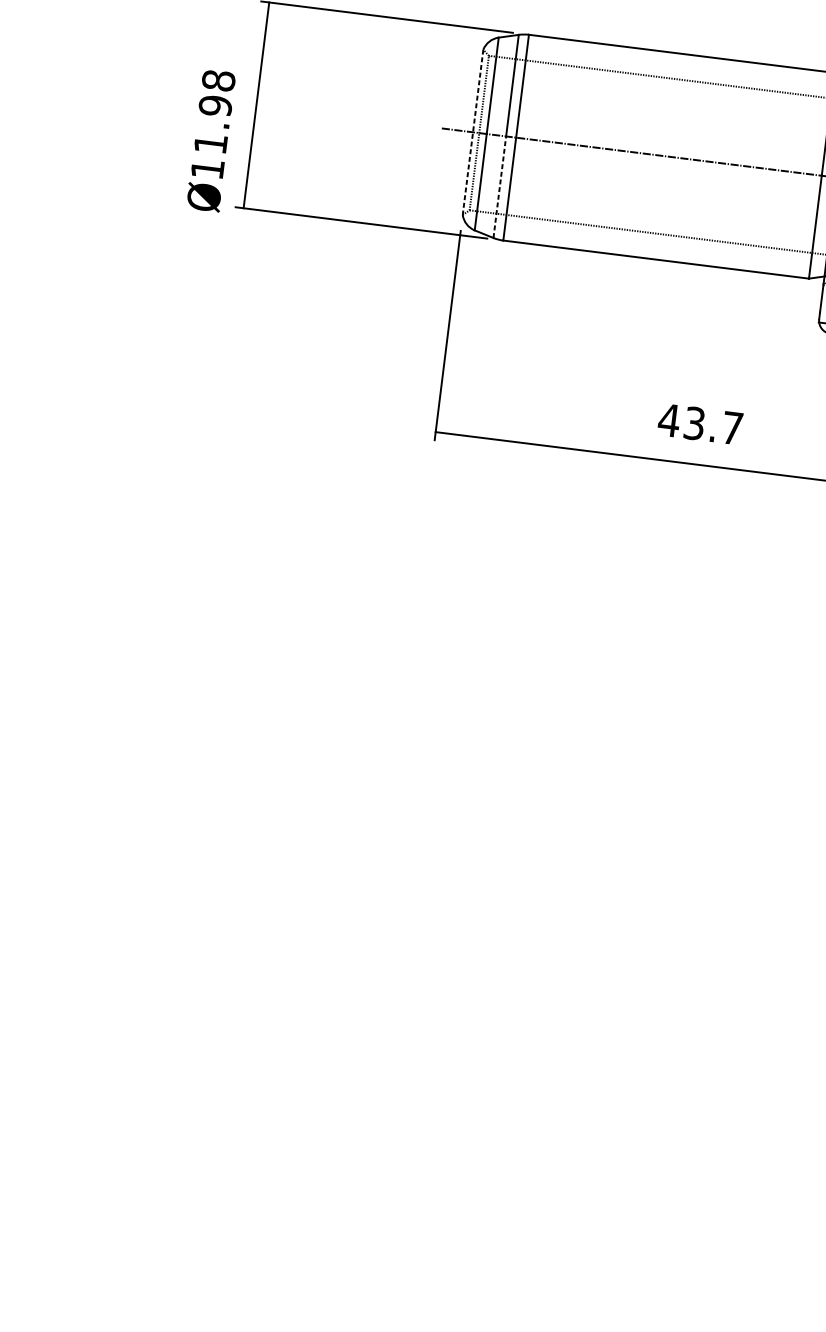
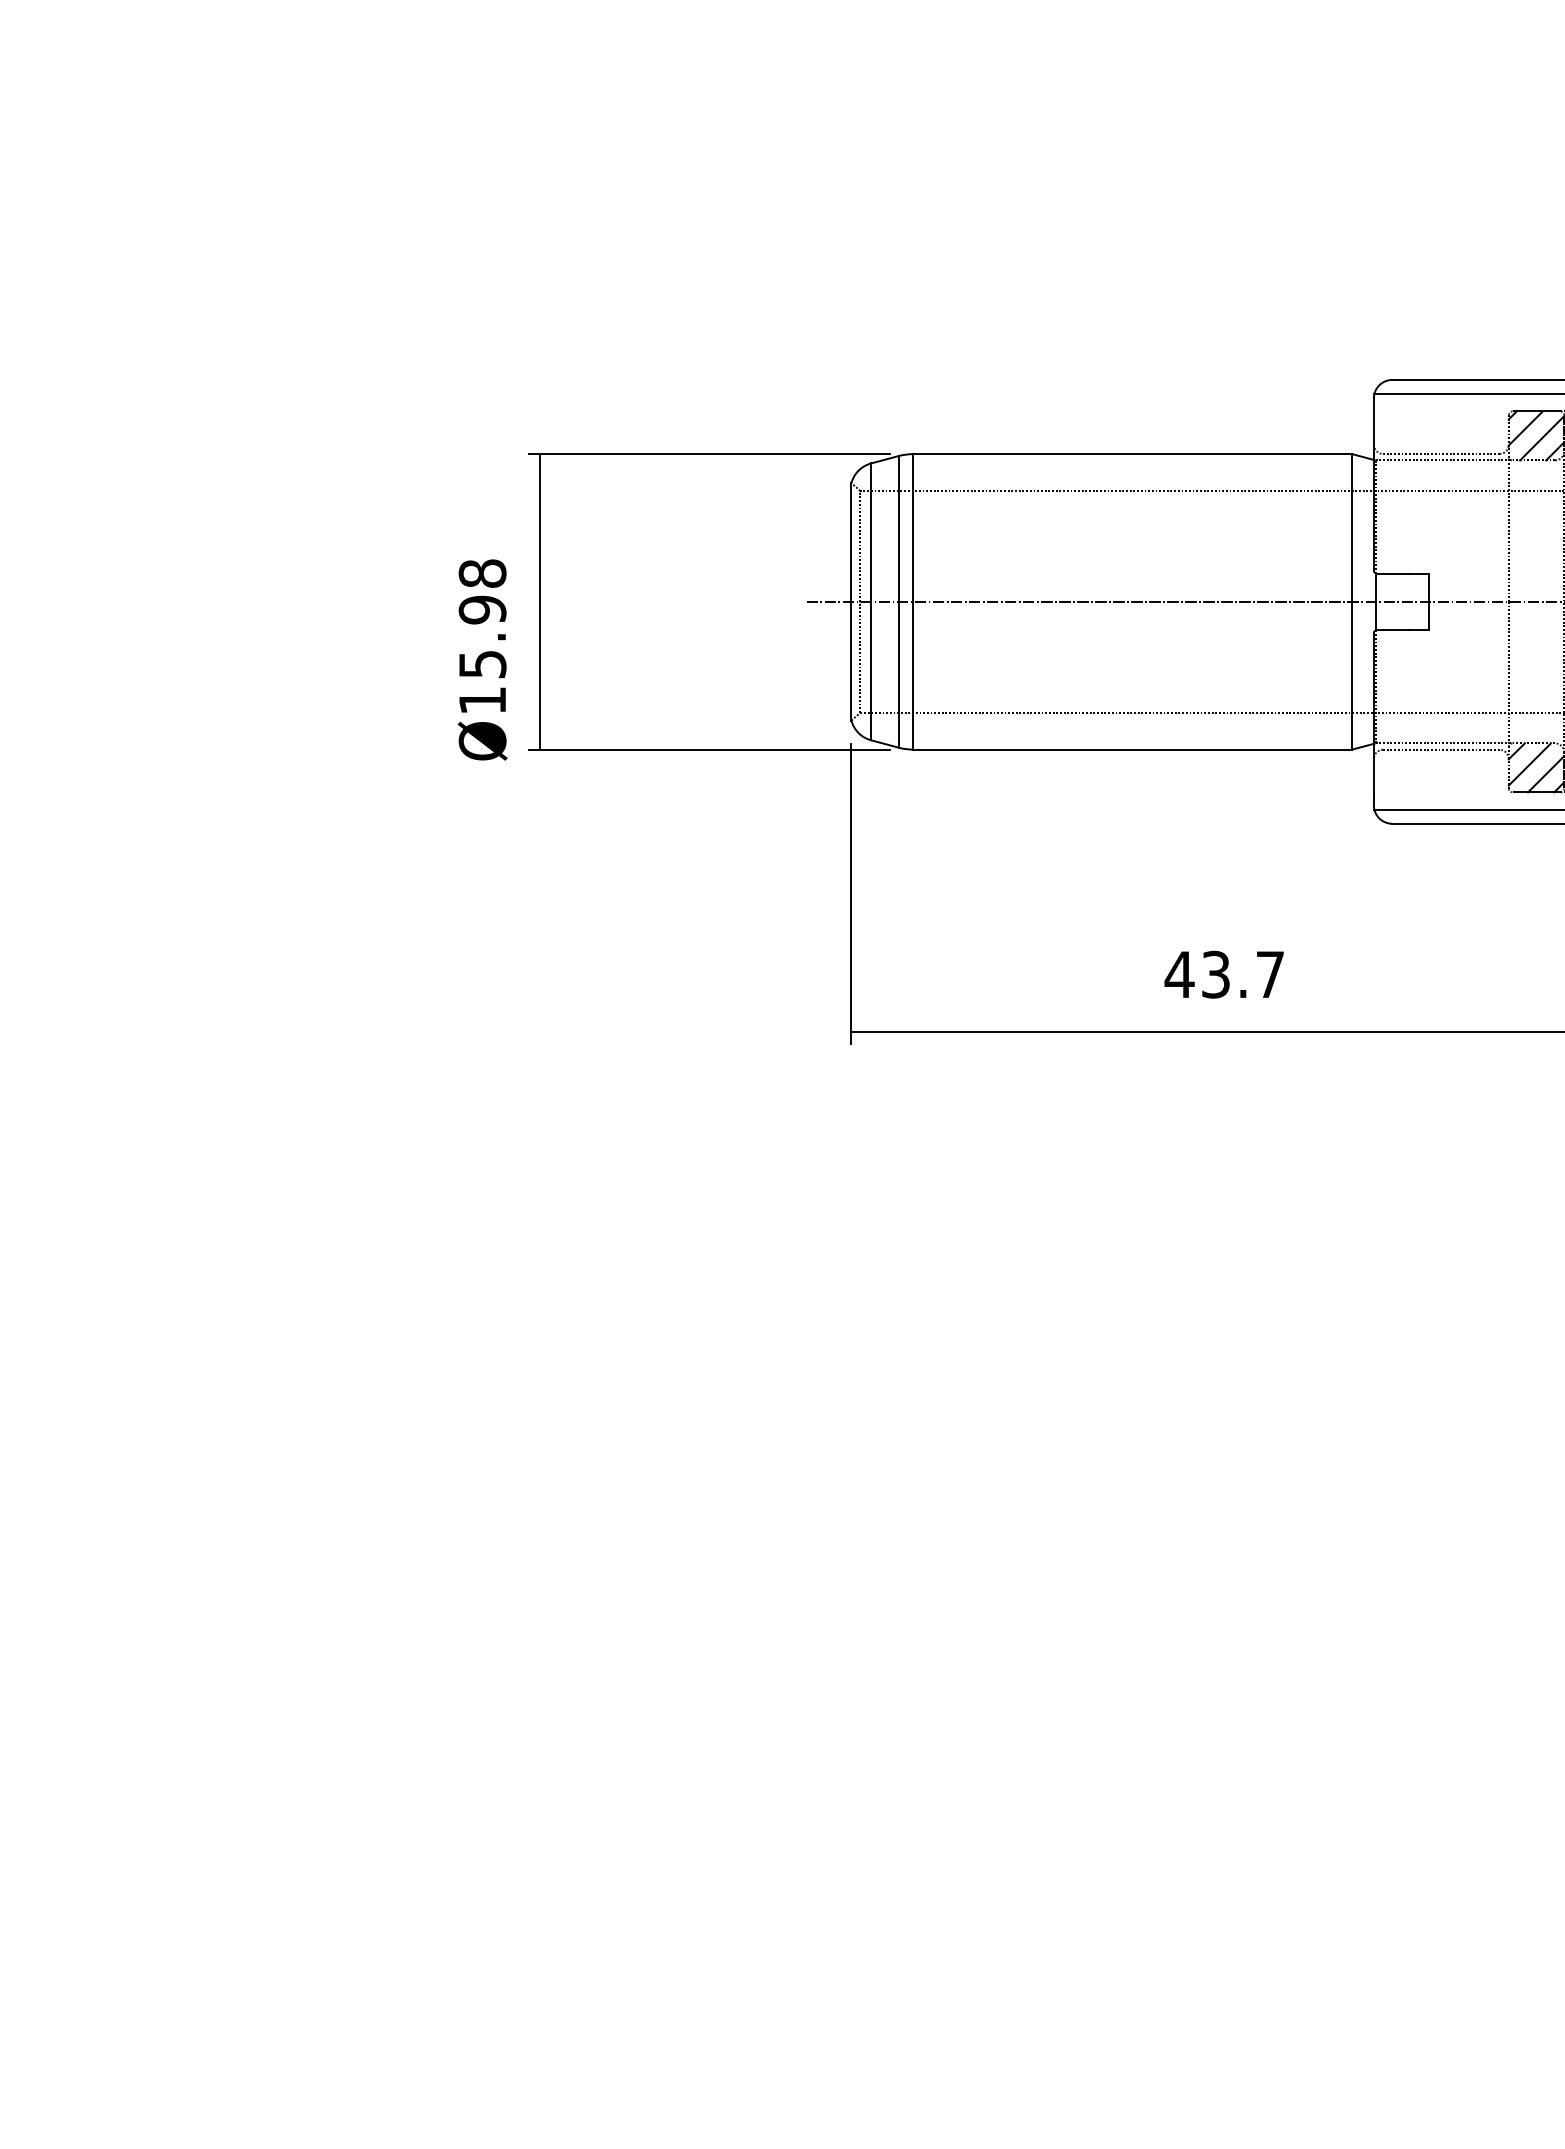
line: (473, 132) -> (851, 601), dashed -> solid
text: (210, 143) -> (482, 664), Ø11.98 -> Ø15.98
line: (499, 186) -> (898, 674), dashed -> solid

